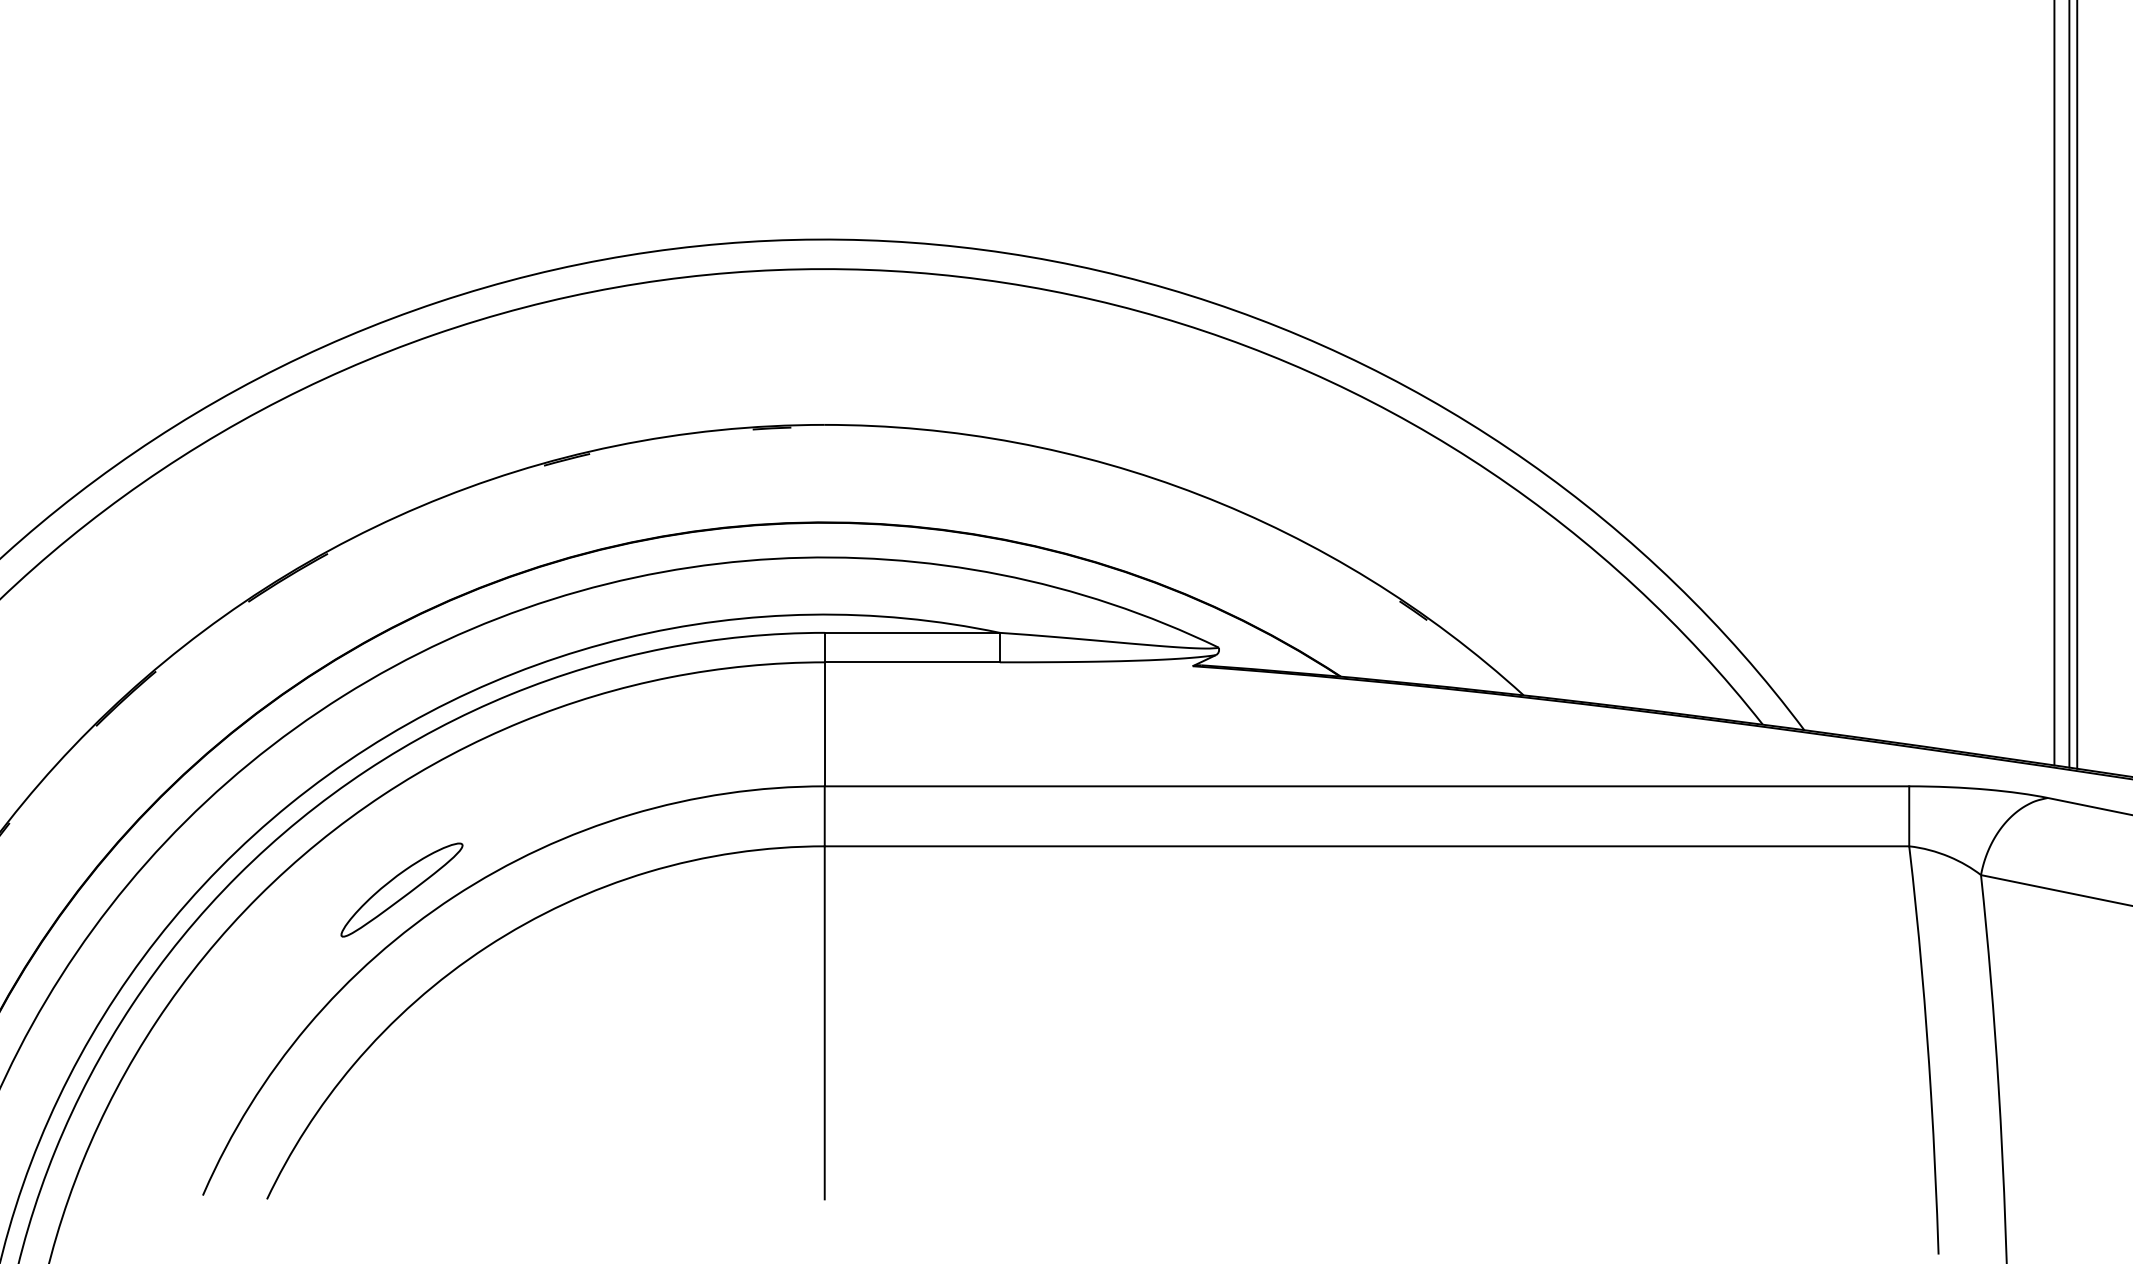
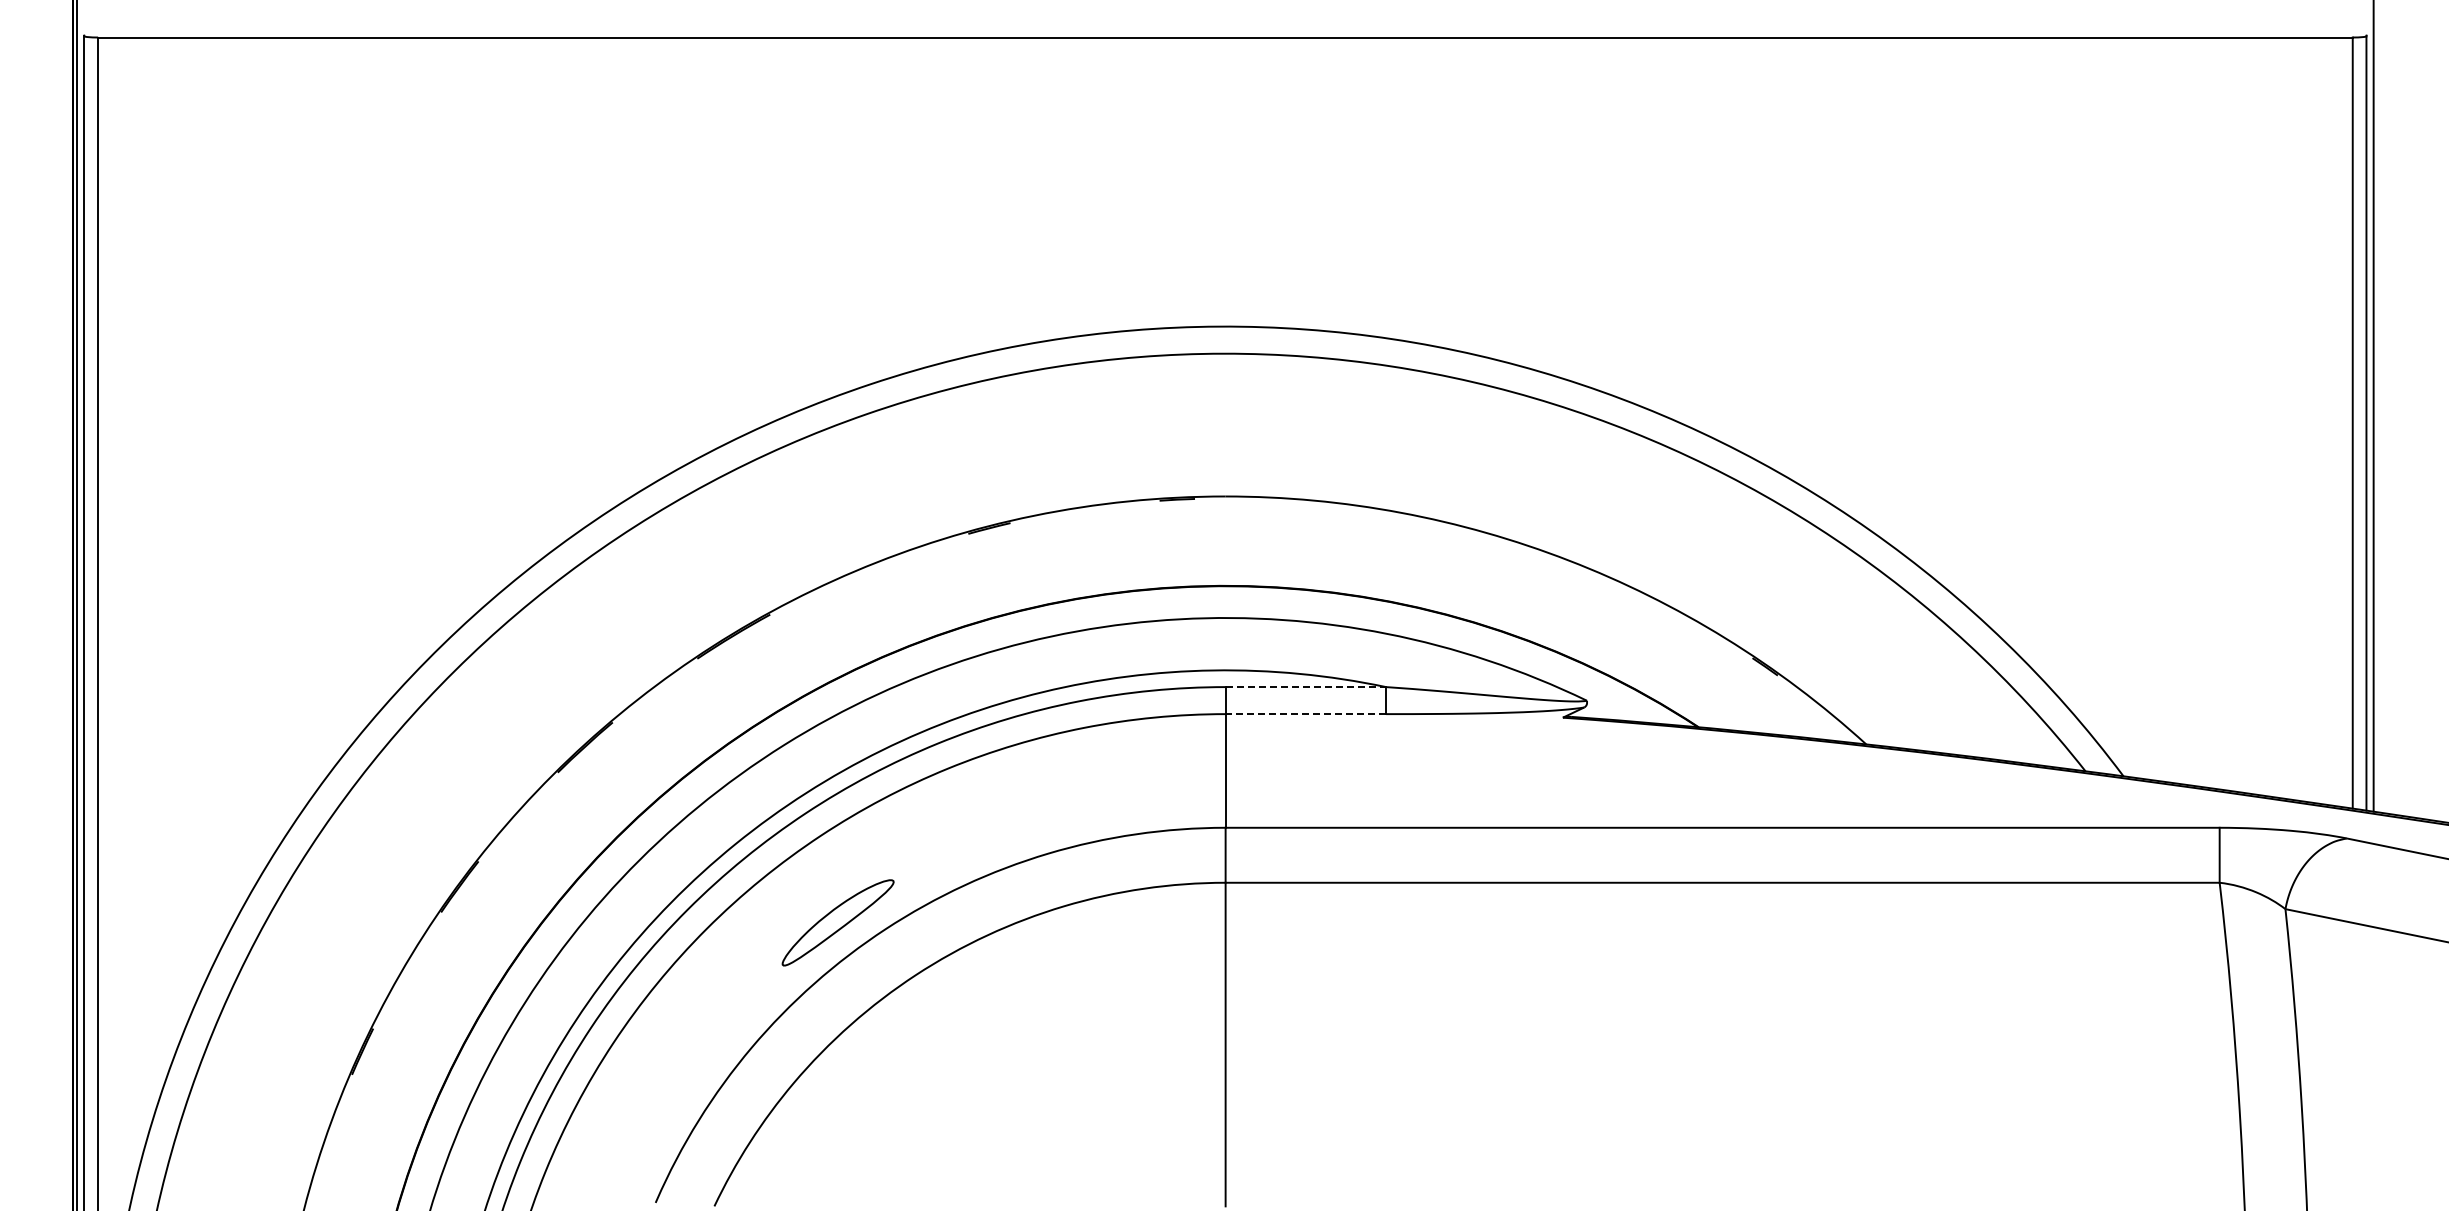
line: (912, 633) -> (1306, 687), solid -> dashed
line: (911, 662) -> (1305, 714), solid -> dashed

